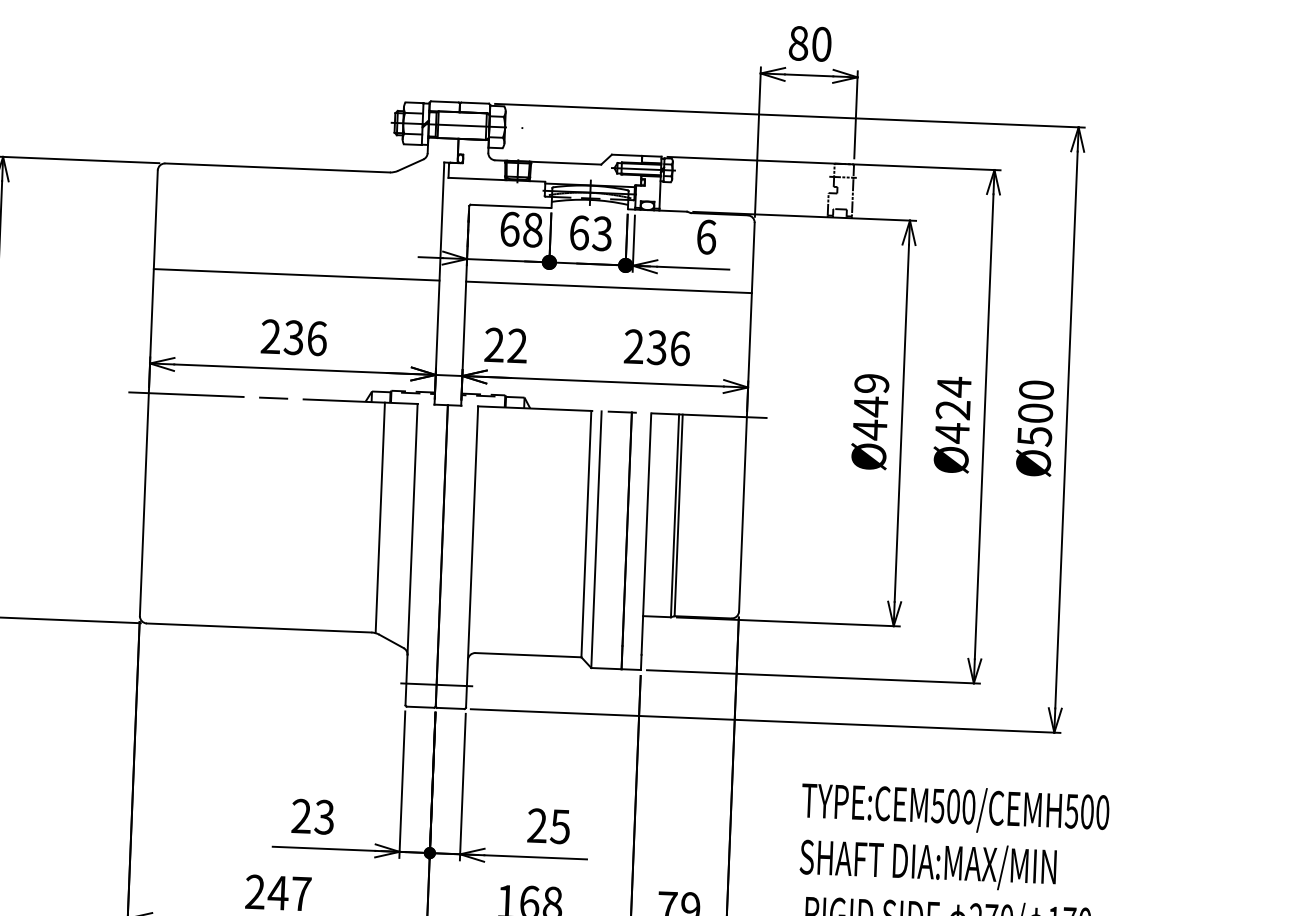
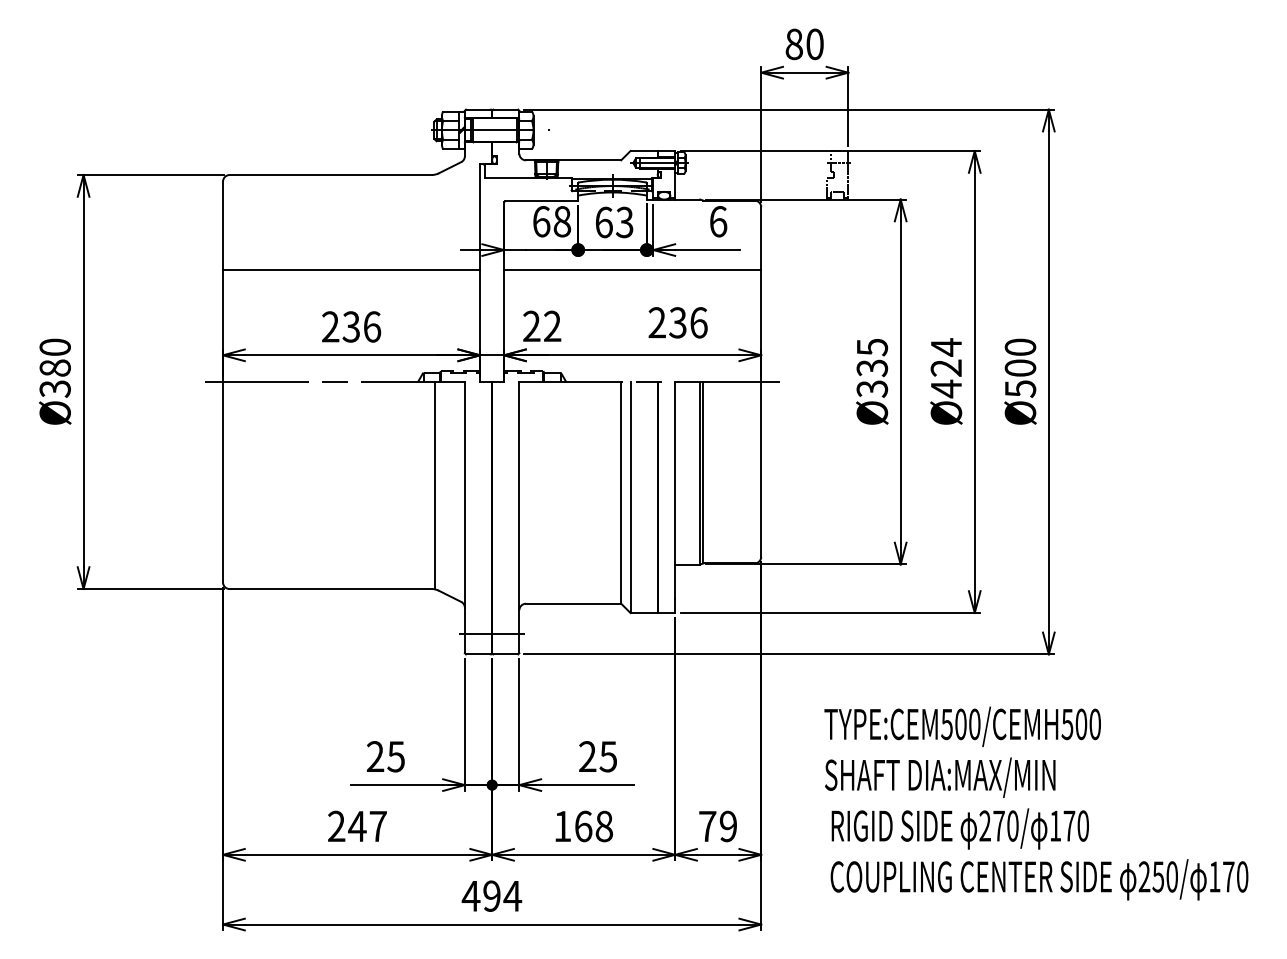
text: (871, 407) -> (872, 368), Ø449 -> Ø335
text: (324, 817) -> (396, 756), 23 -> 25

